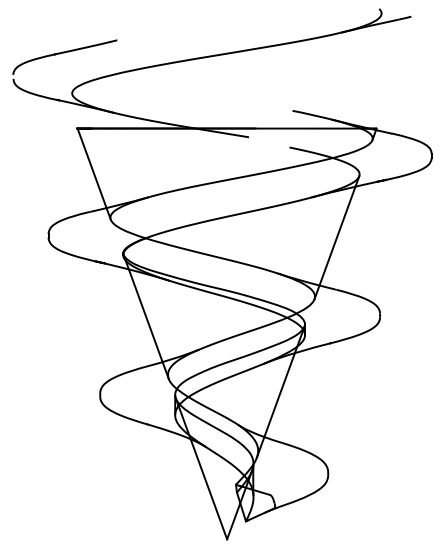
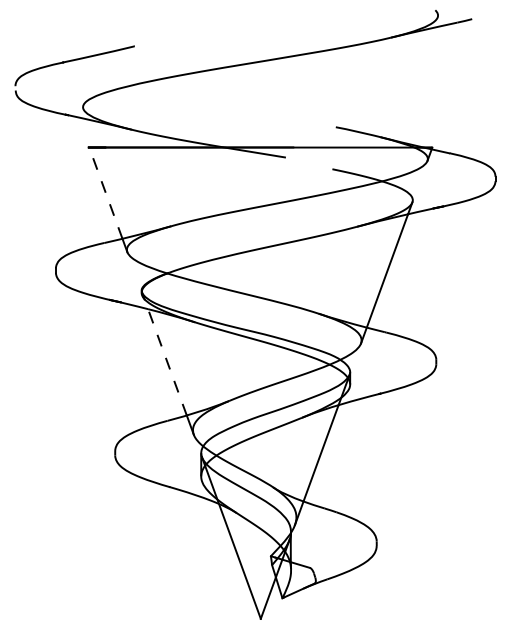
line: (91, 168) -> (105, 193), solid -> dashed
line: (143, 308) -> (164, 353), solid -> dashed

